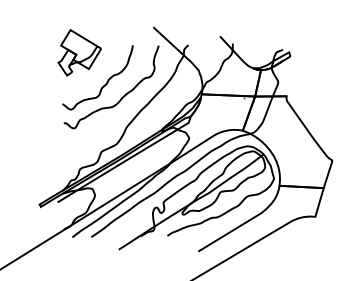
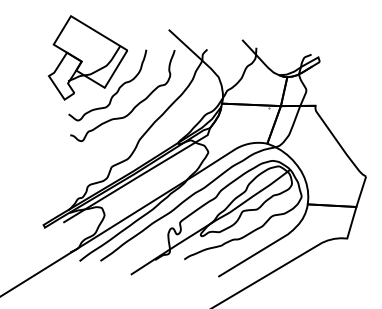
part: (79, 52) -> (87, 57), size x1.67

